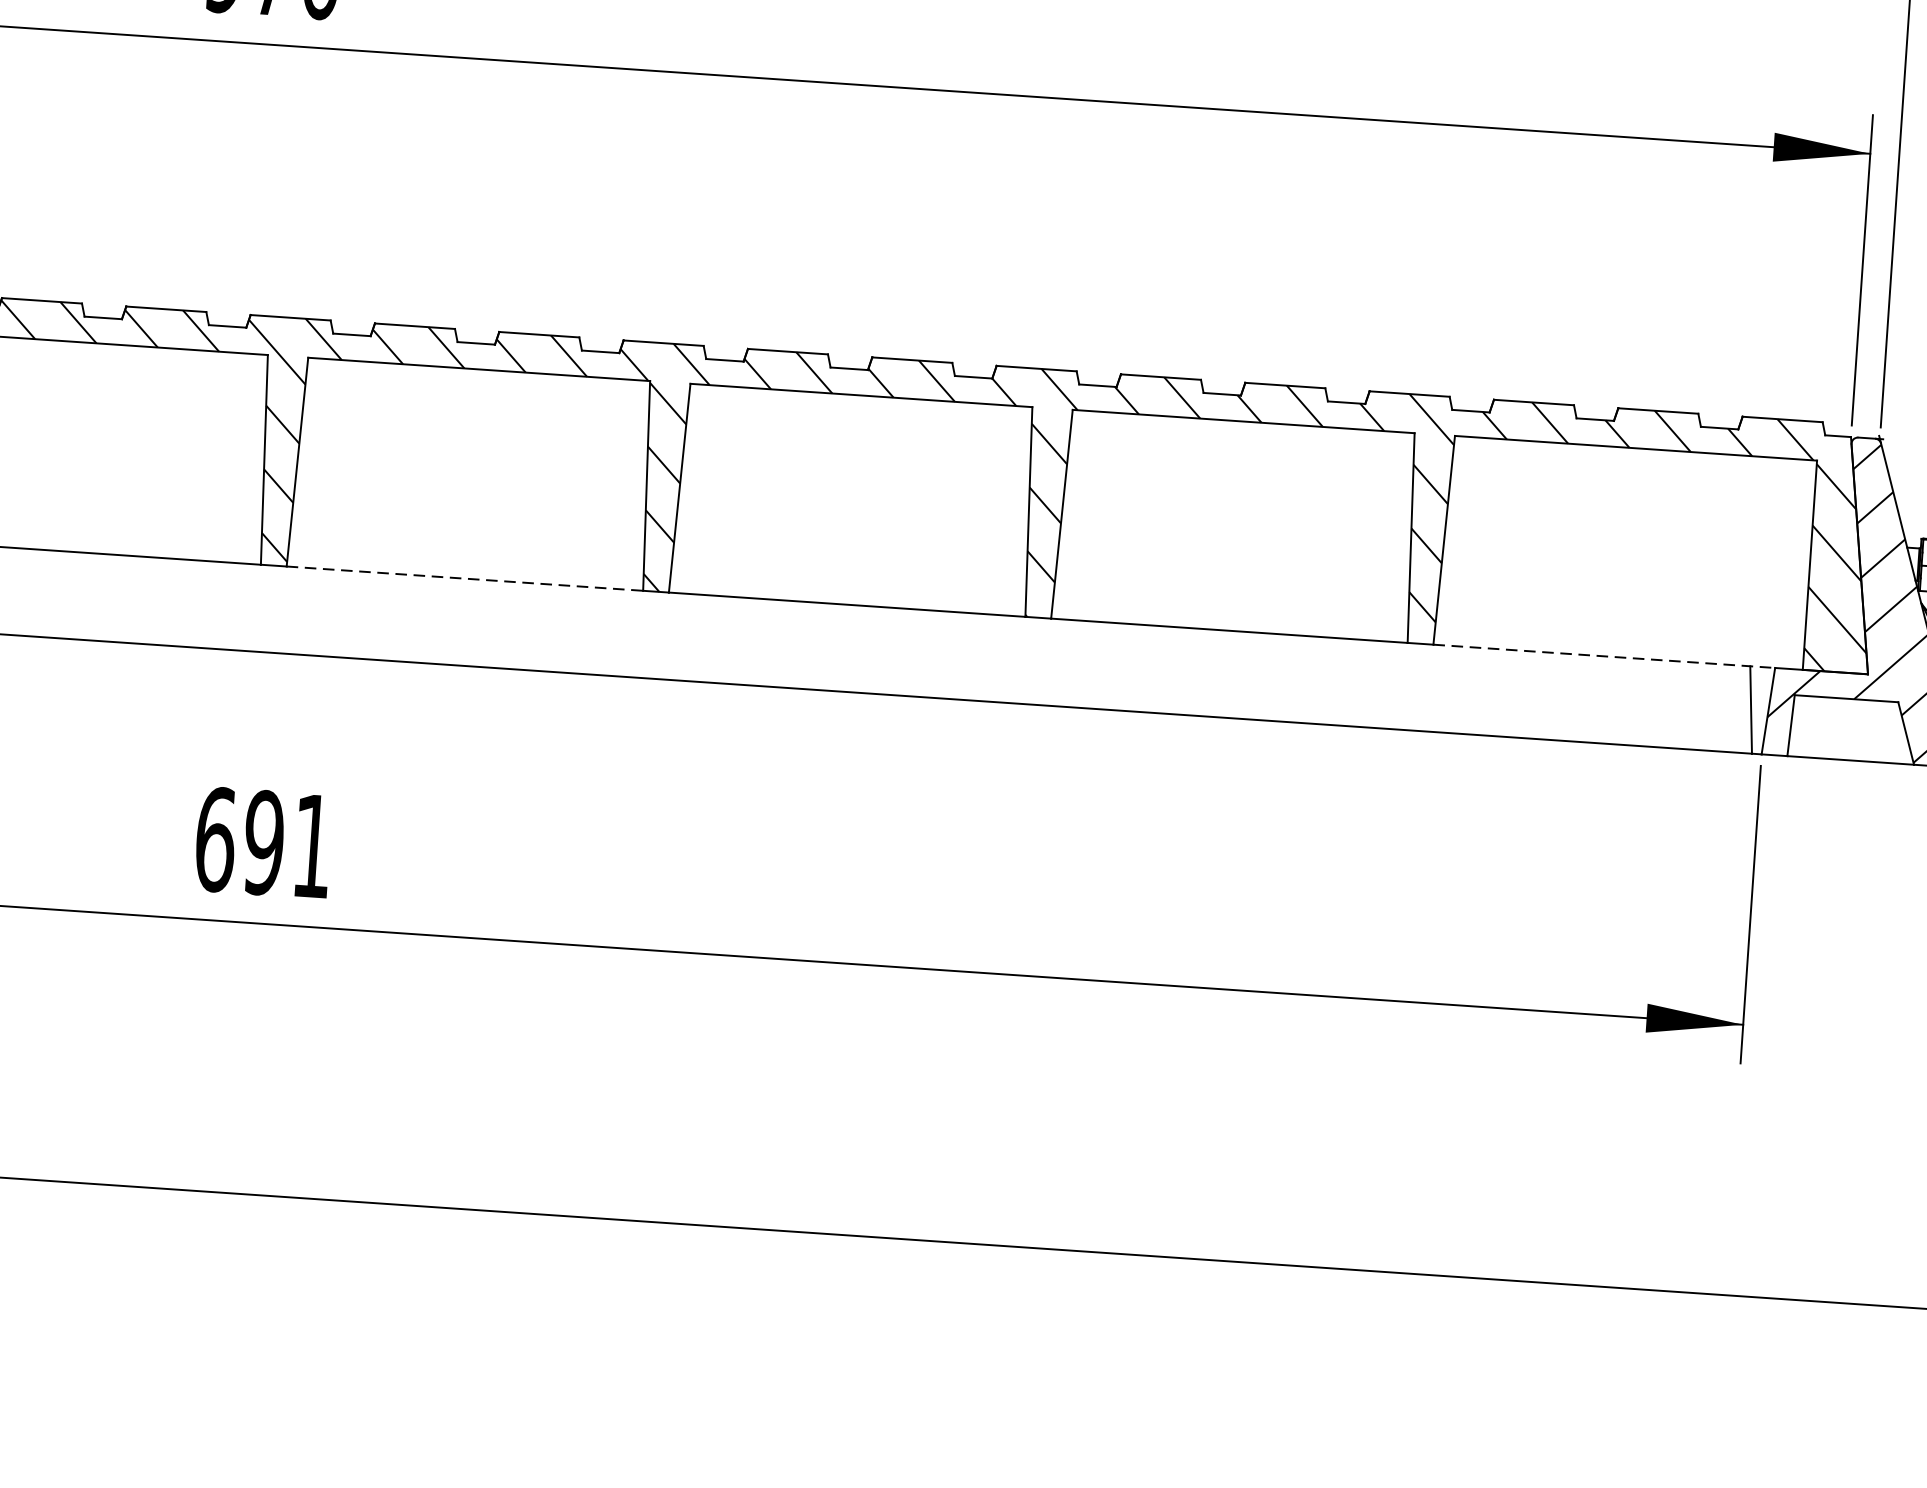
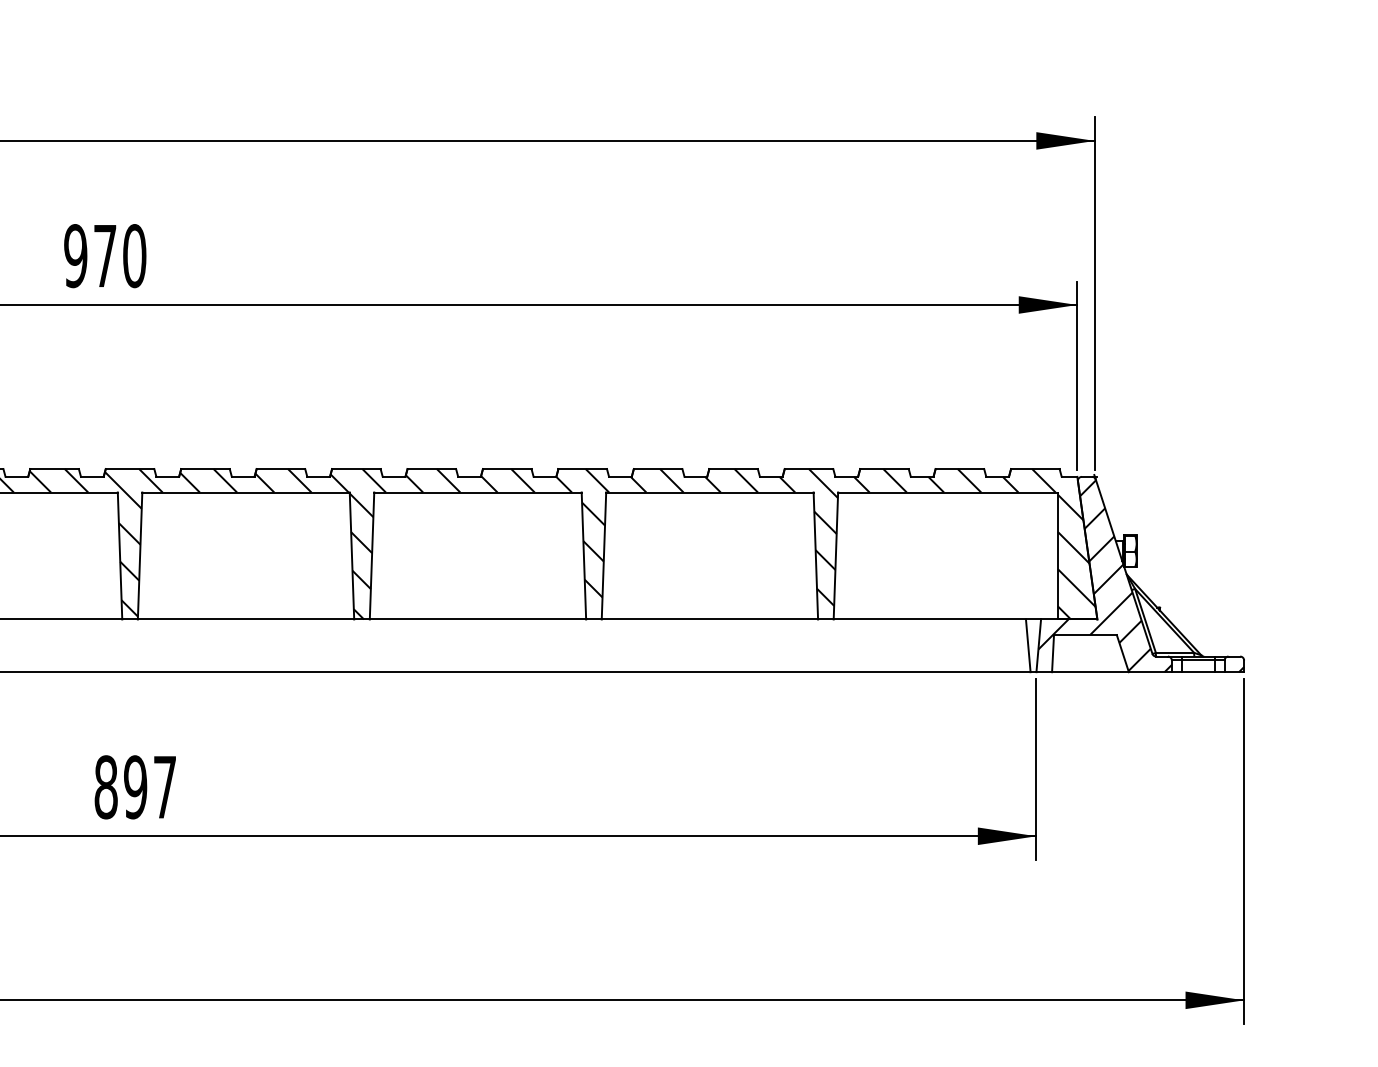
line: (465, 578) -> (246, 619), dashed -> solid
line: (1604, 656) -> (937, 619), dashed -> solid
text: (262, 843) -> (134, 787), 691 -> 897

